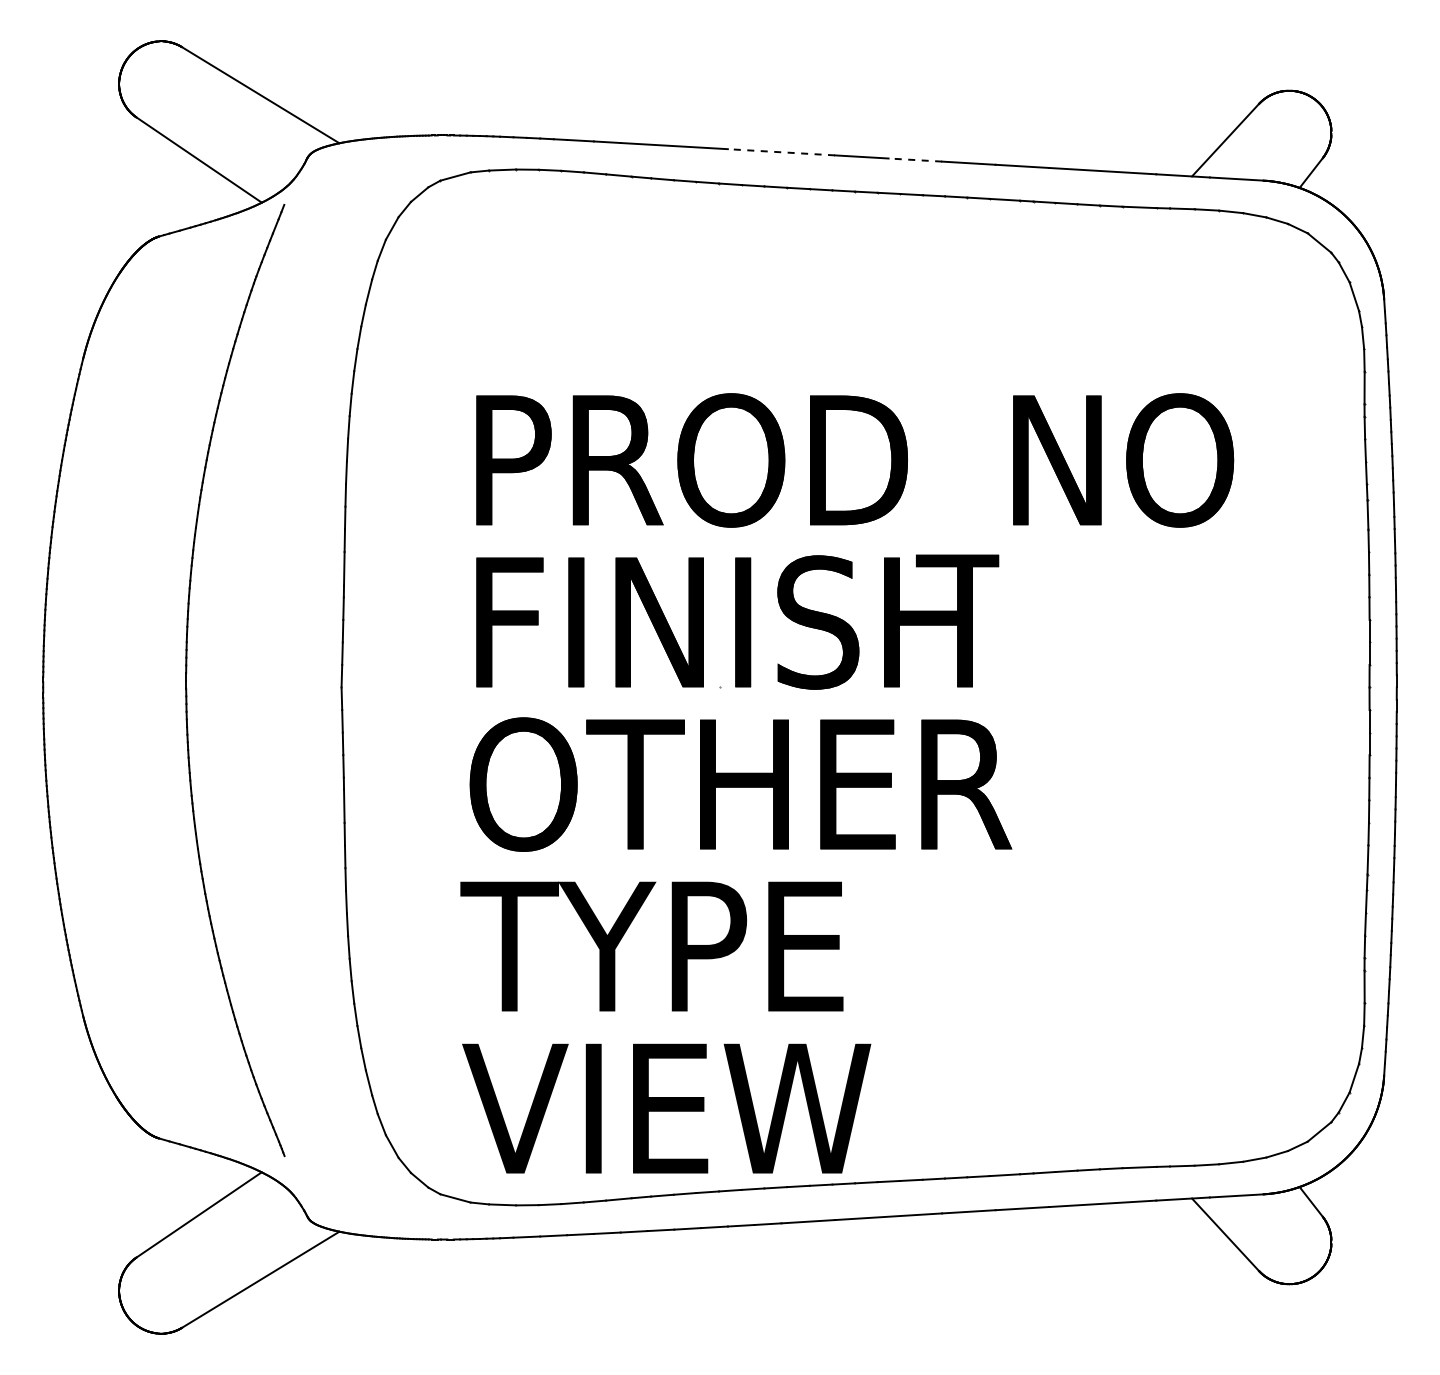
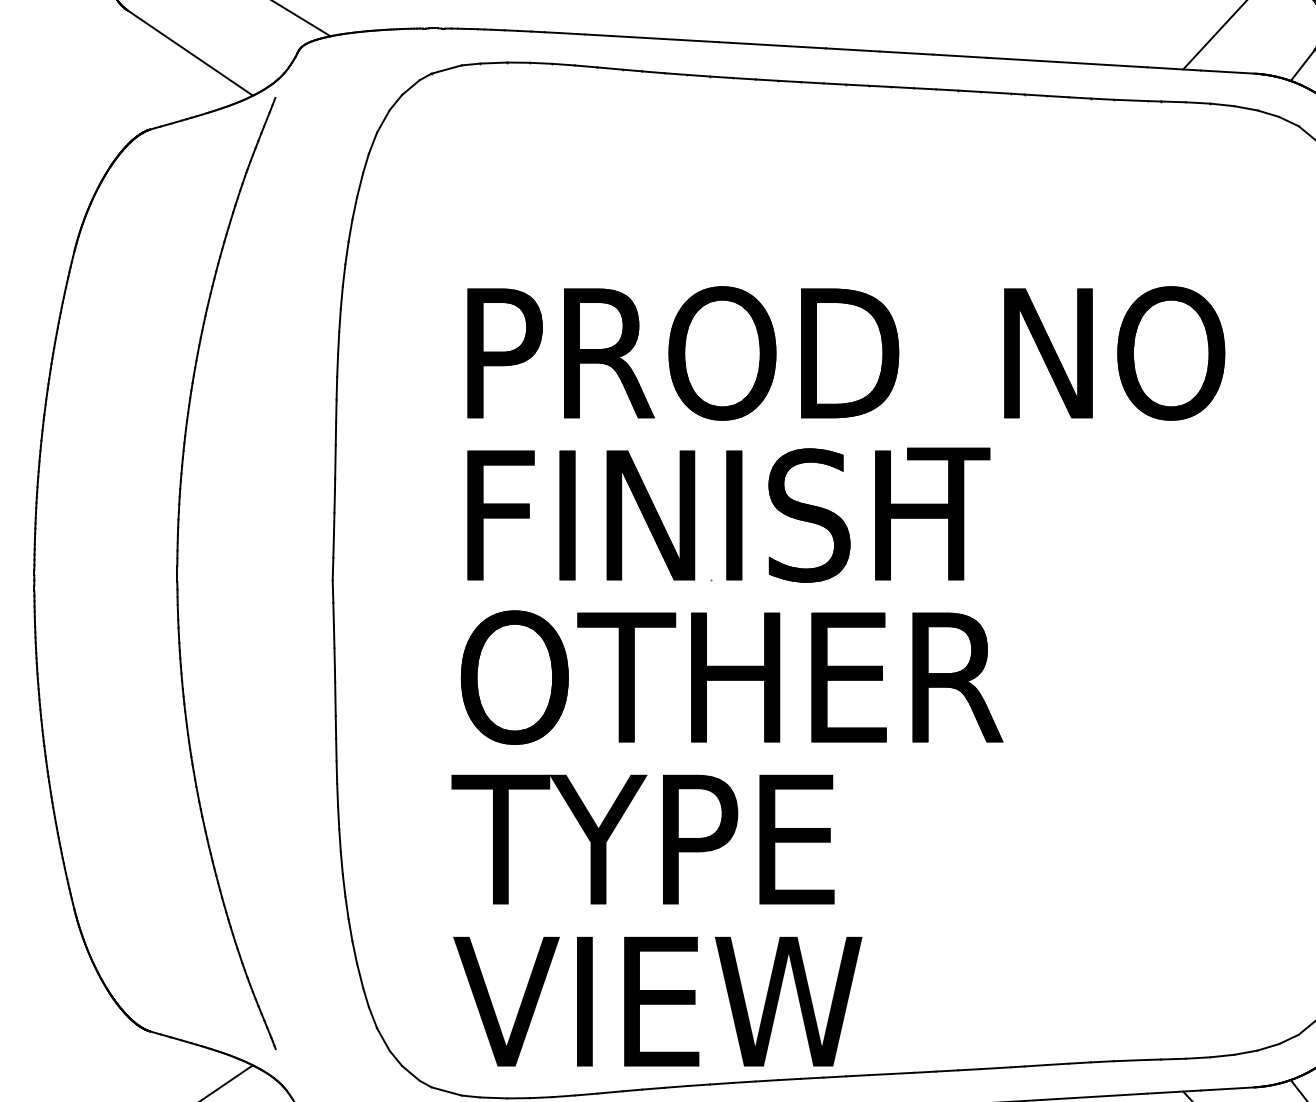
line: (781, 152) -> (772, 45), dashed -> solid
line: (915, 160) -> (906, 53), dashed -> solid

